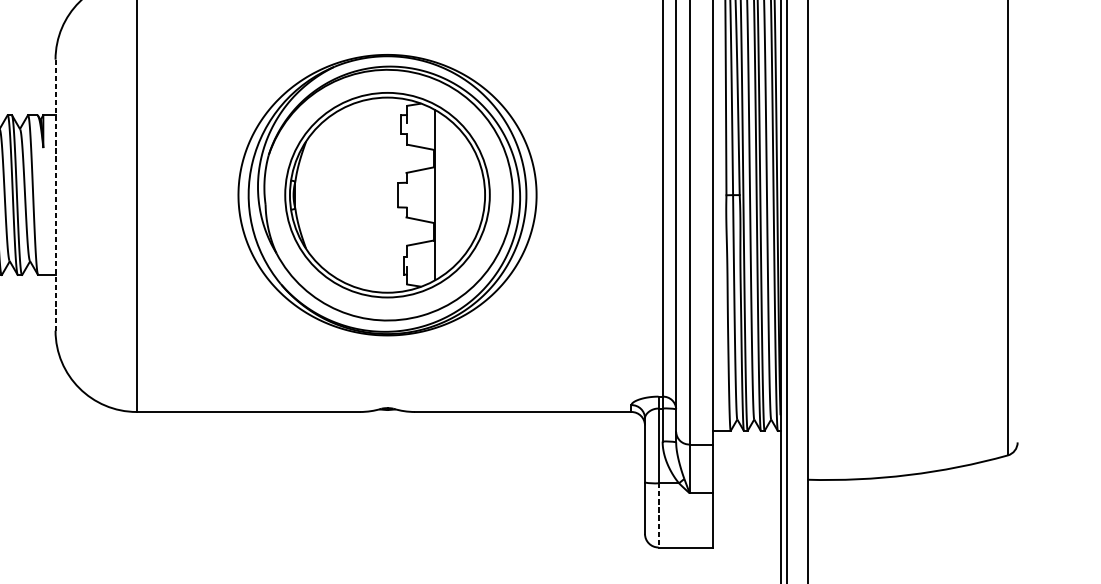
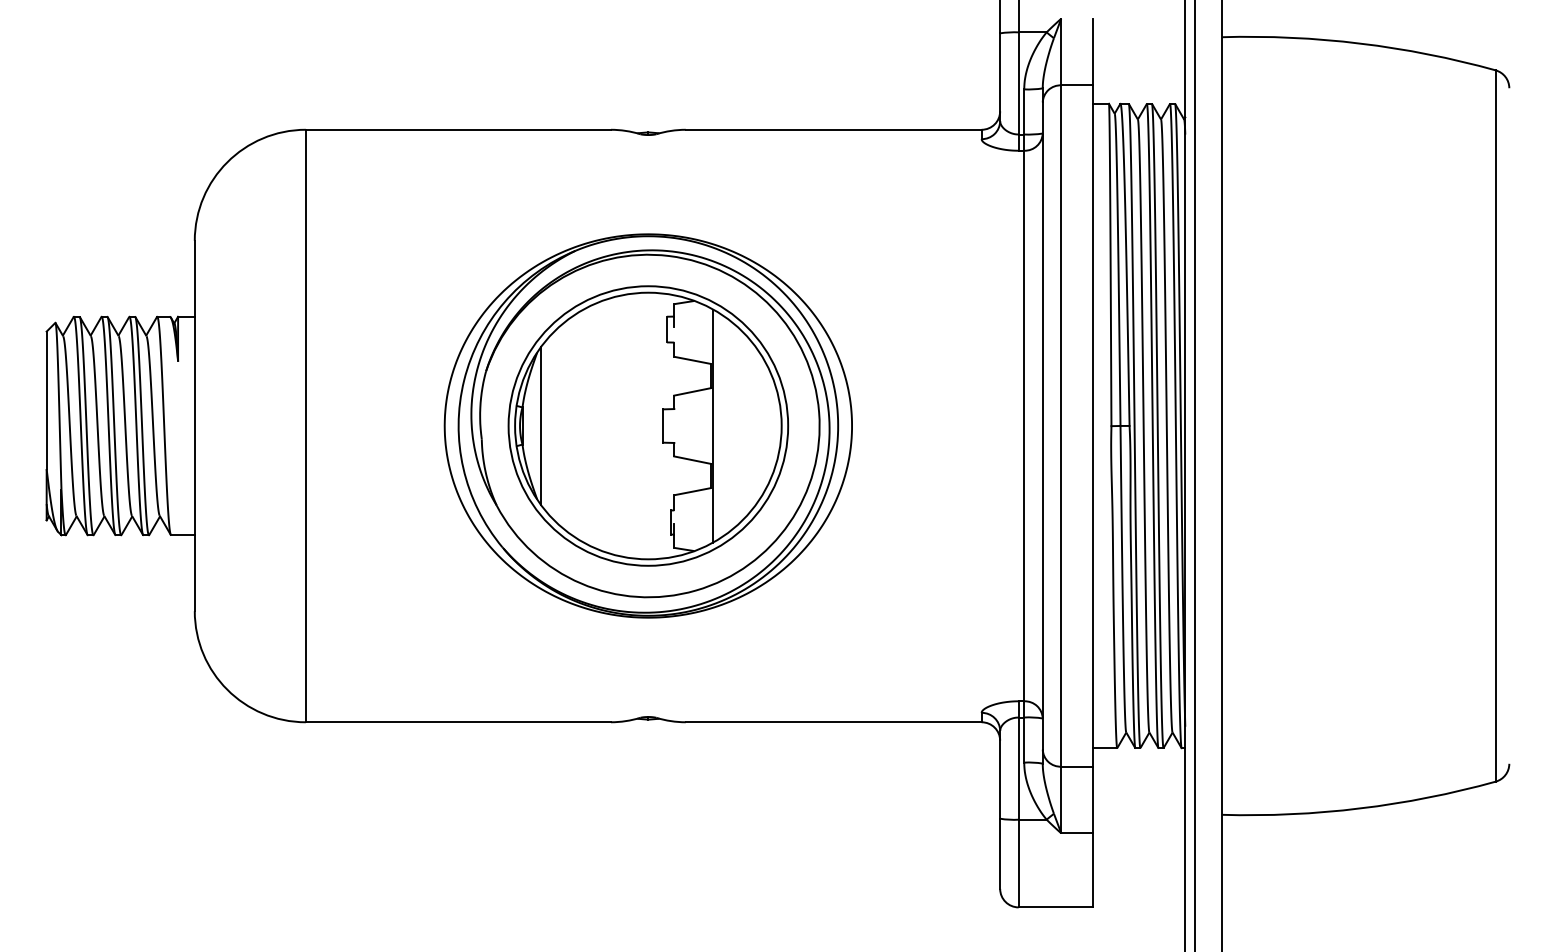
line: (55, 194) -> (194, 425), dashed -> solid
line: (309, 195) -> (541, 426), added
line: (658, 515) -> (1018, 863), dashed -> solid

